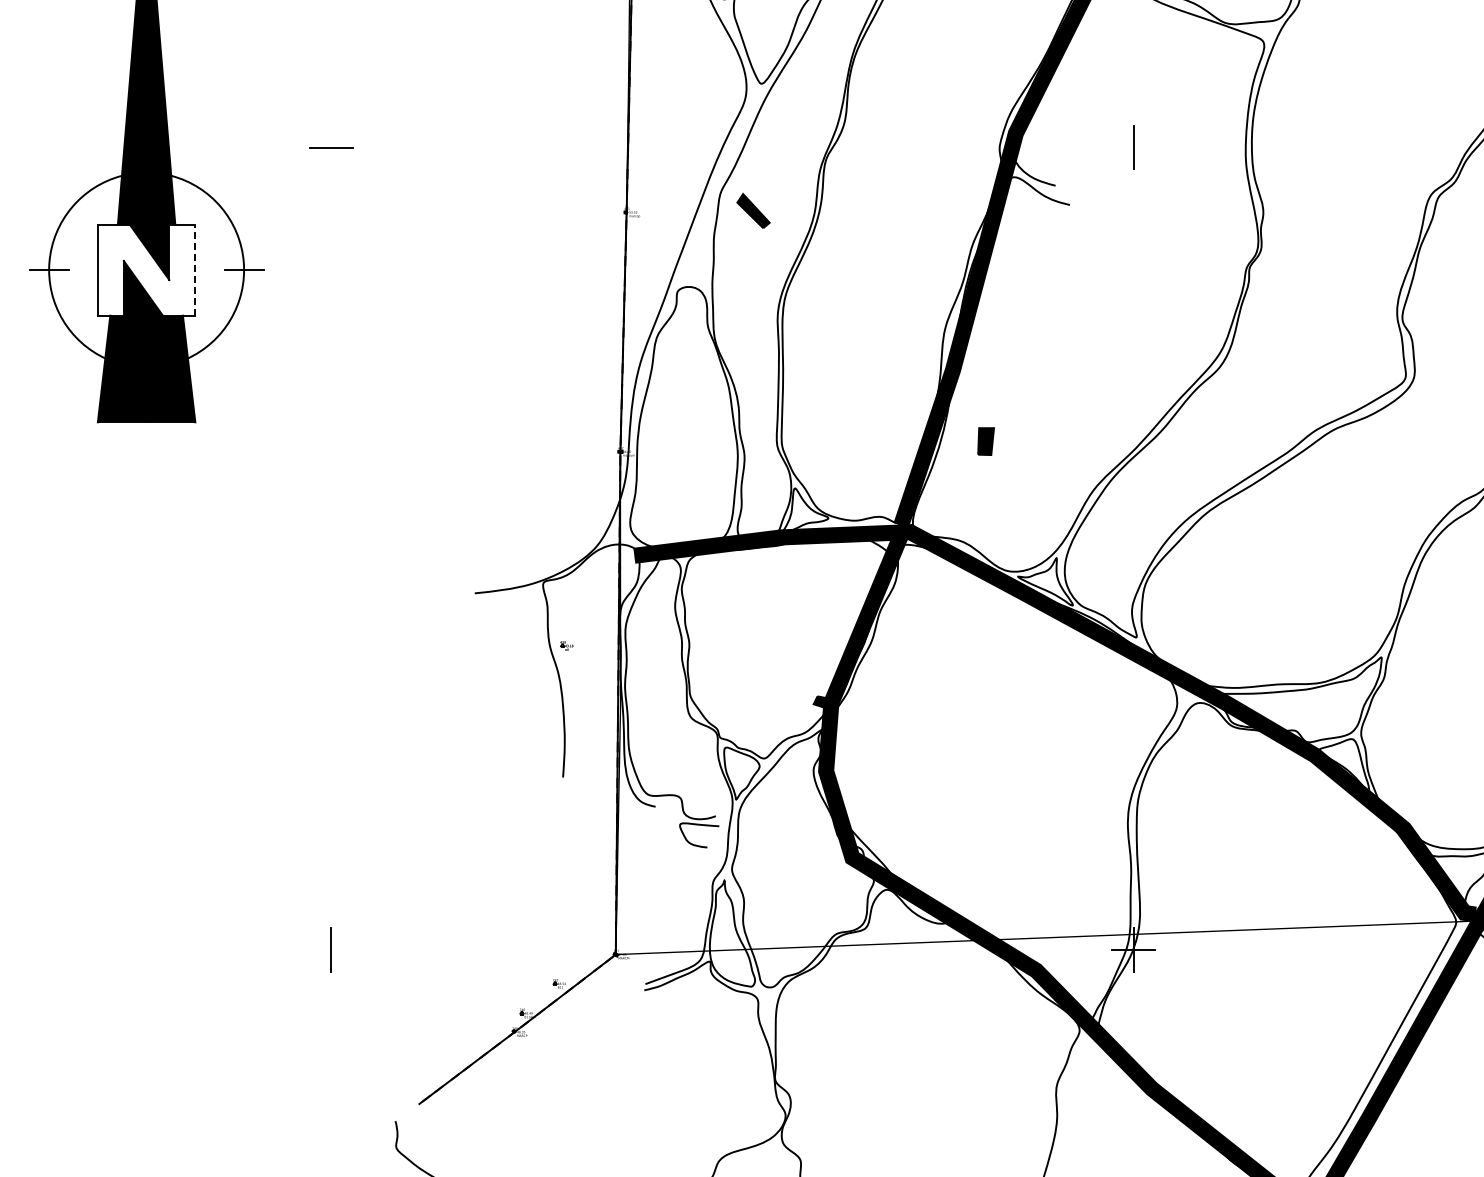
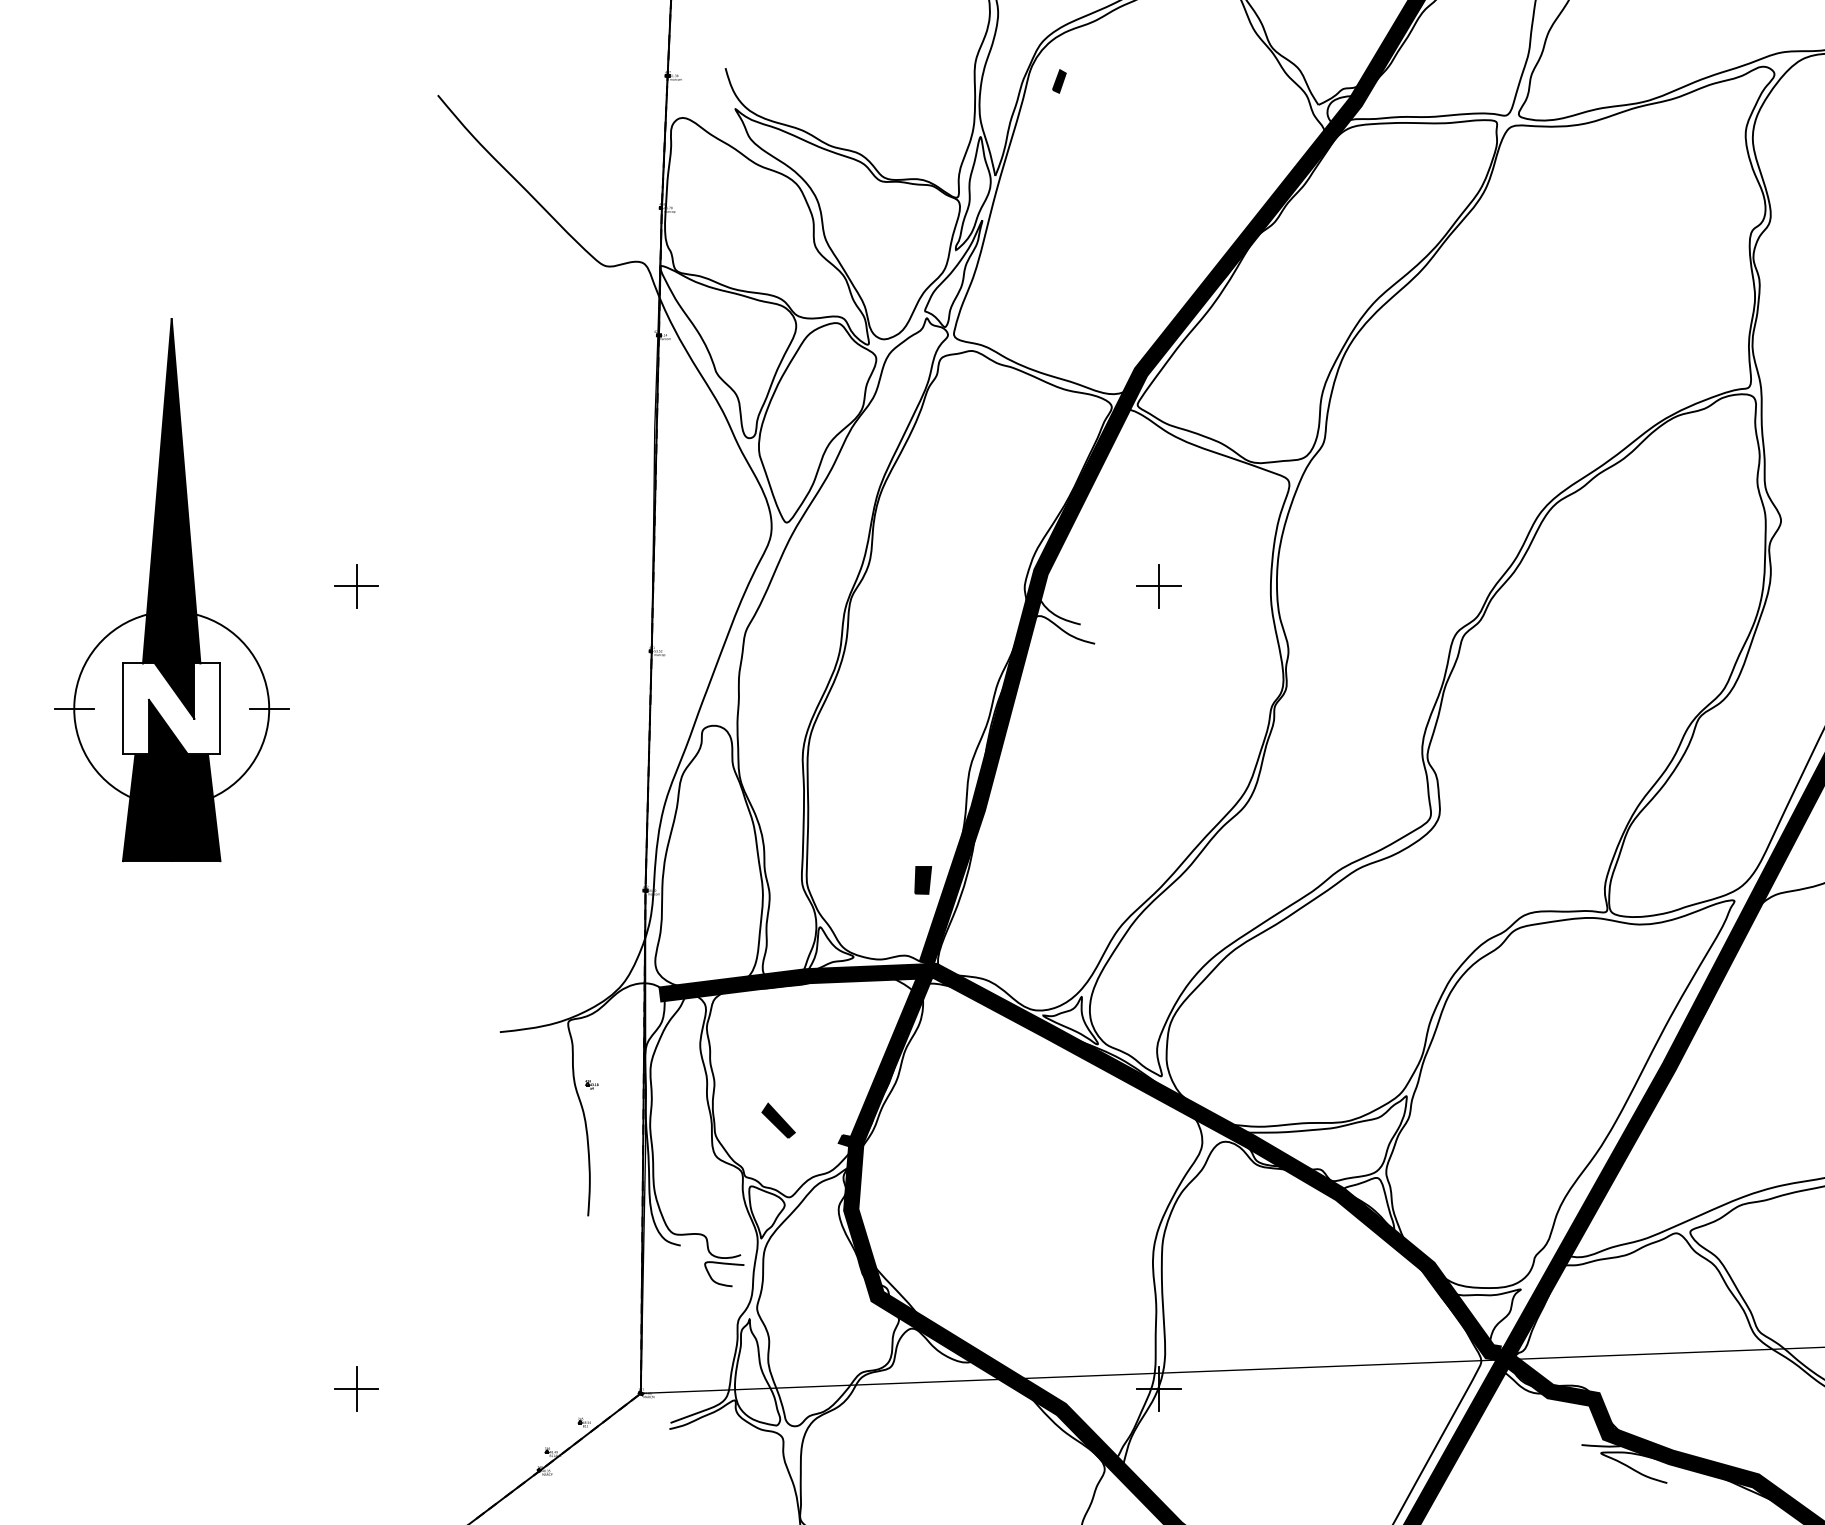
line: (331, 147) -> (356, 586), added
line: (1133, 147) -> (1158, 586), added
part: (753, 210) -> (778, 1120), moved
line: (195, 269) -> (220, 708), dashed -> solid
part: (986, 441) -> (923, 880), moved
line: (331, 949) -> (356, 1388), added

